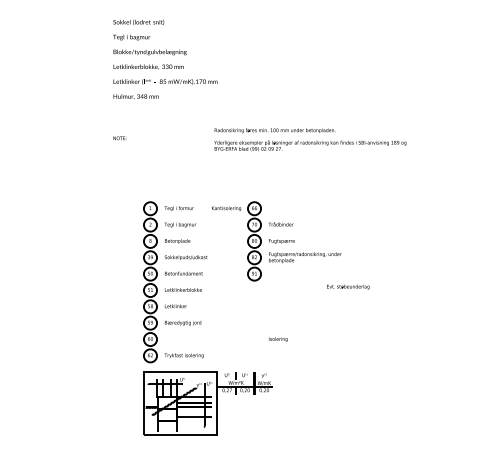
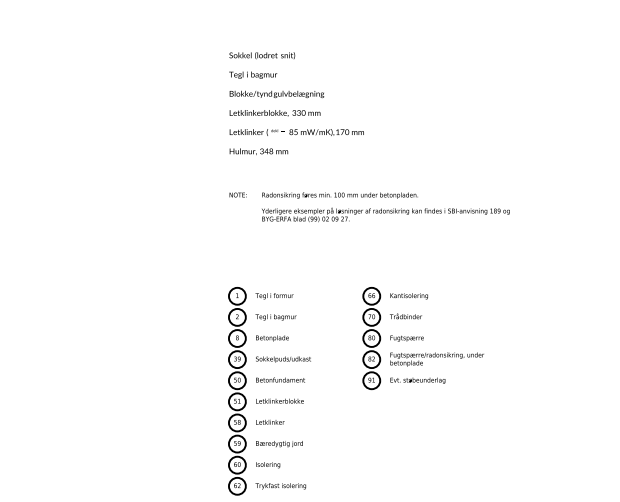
text: (165, 59) -> (296, 103), moved
text: (119, 138) -> (237, 195), moved
text: (310, 139) -> (385, 206), moved
text: (226, 208) -> (409, 295), moved
text: (348, 286) -> (418, 379), moved
text: (278, 339) -> (268, 465), moved

